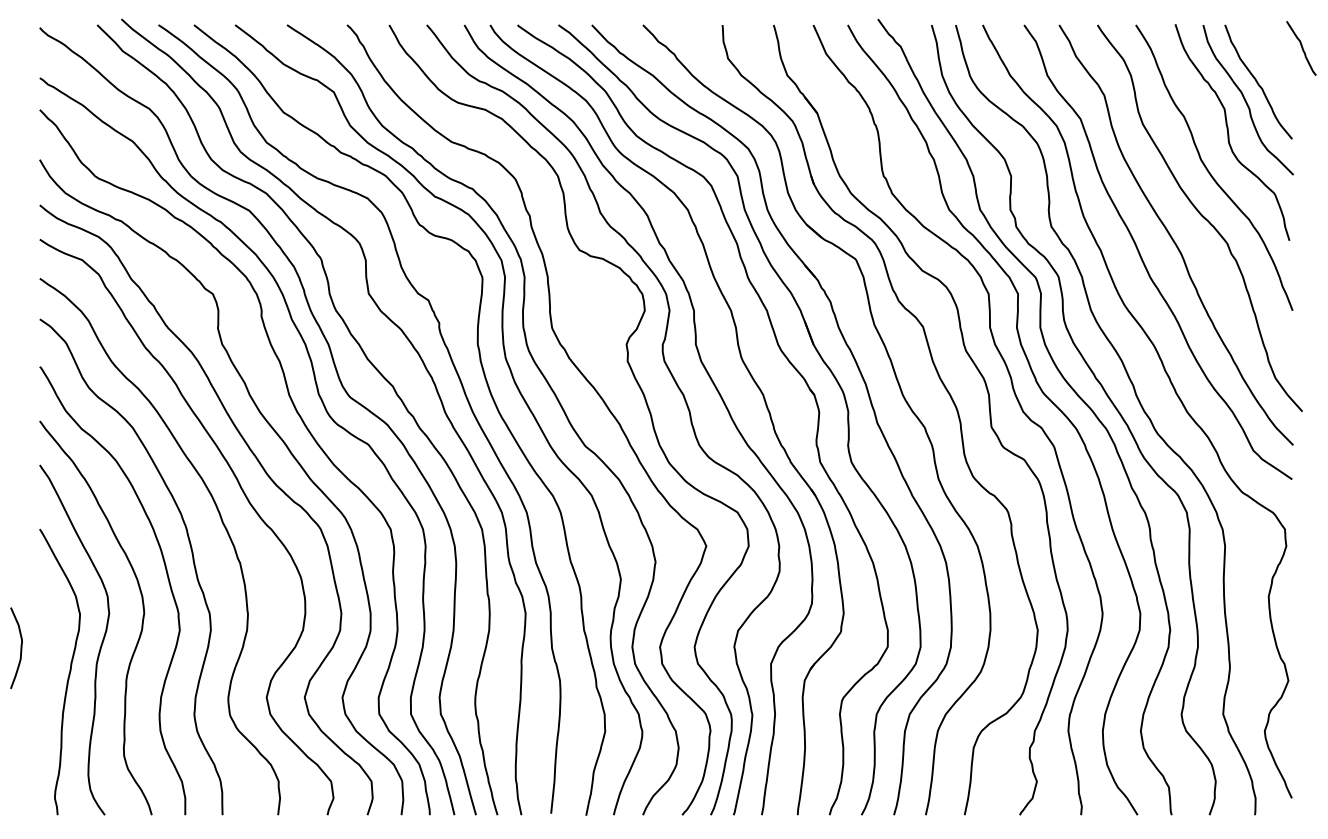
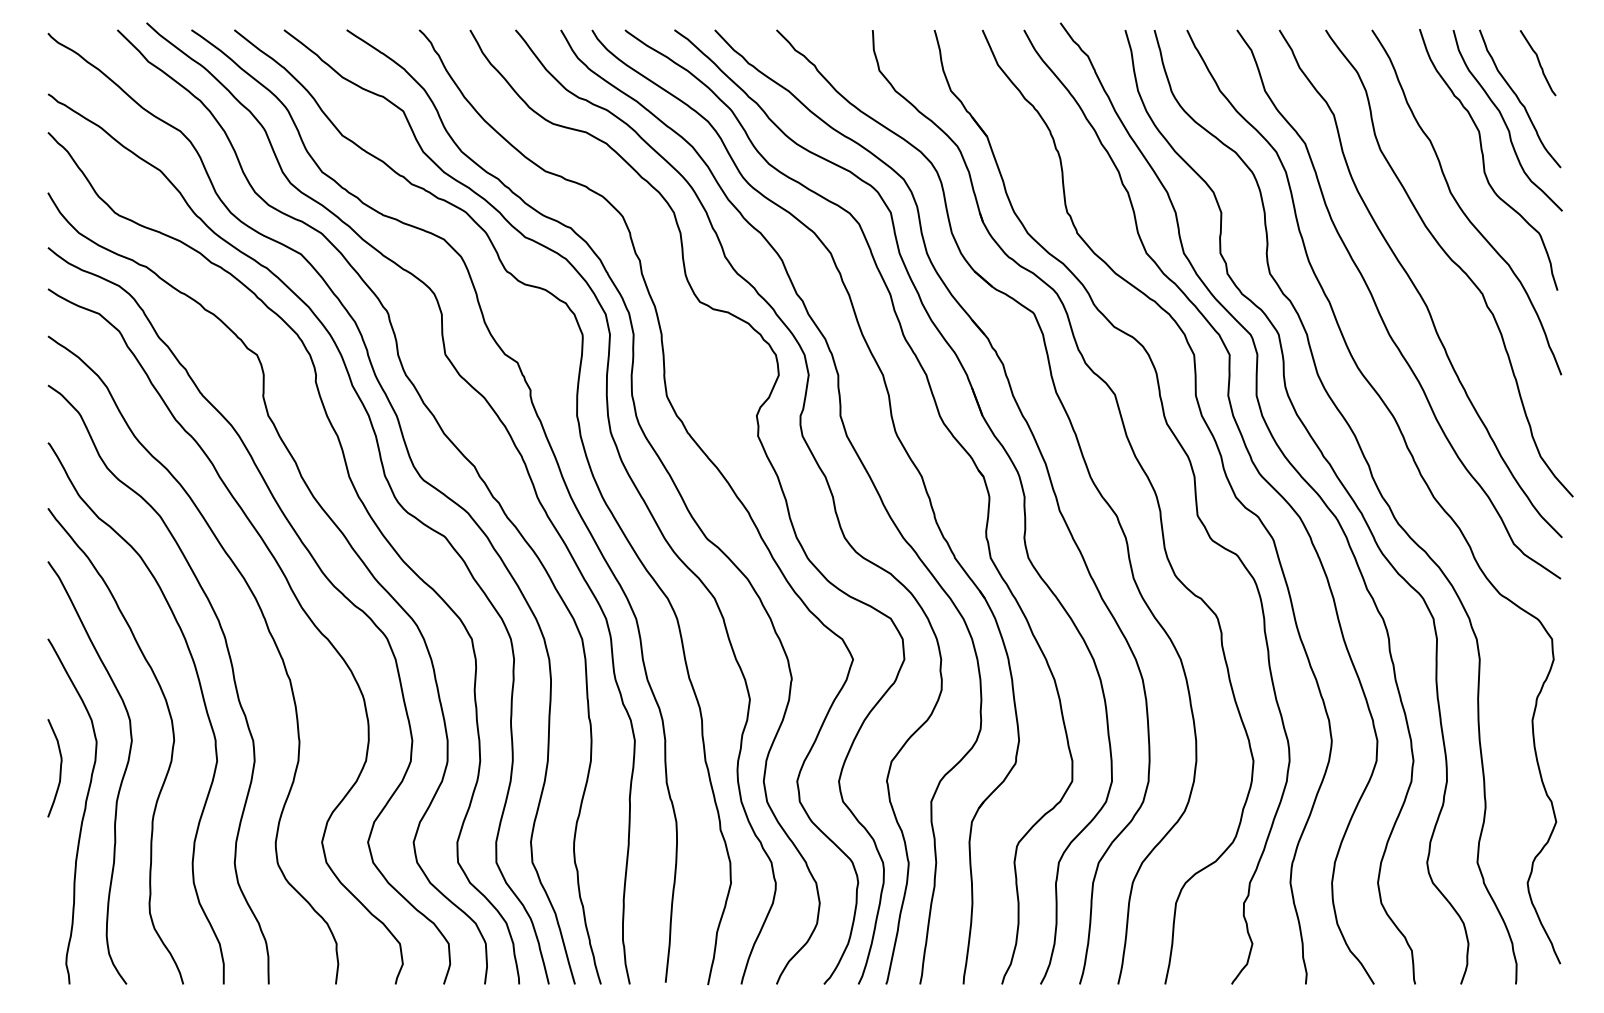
curve: (1301, 48) -> (1538, 63), moved
curve: (20, 647) -> (59, 767), moved

